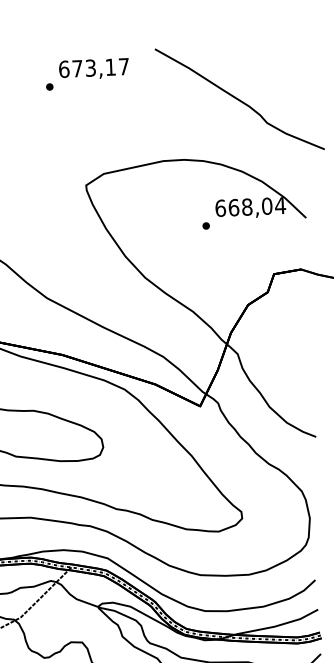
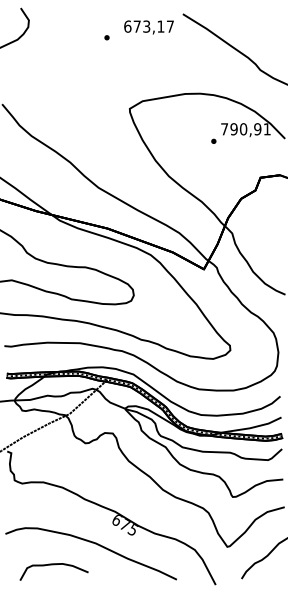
text: (93, 69) -> (148, 27), moved
text: (251, 207) -> (246, 129), 668,04 -> 790,91

